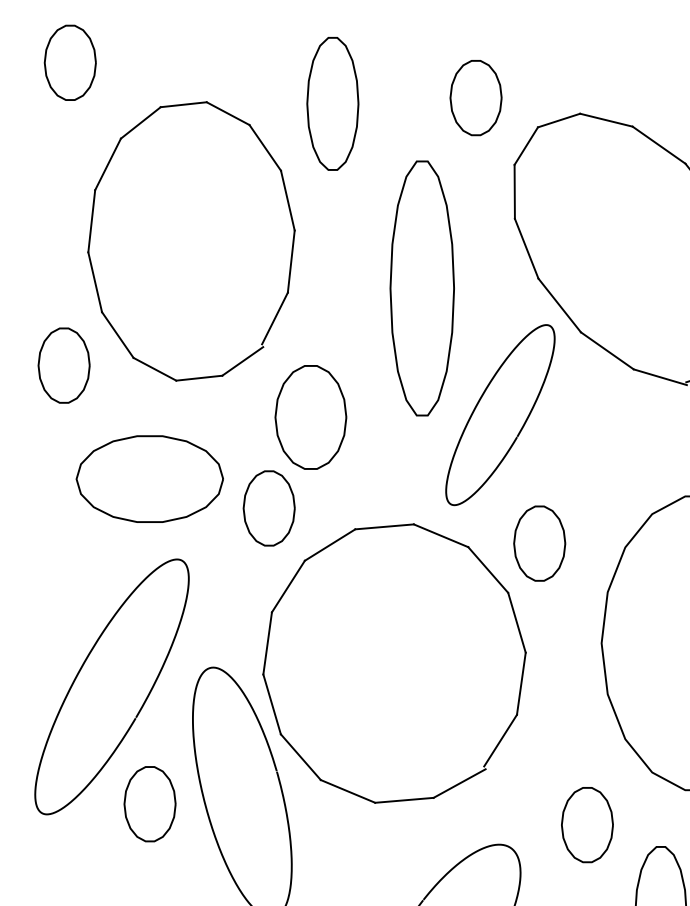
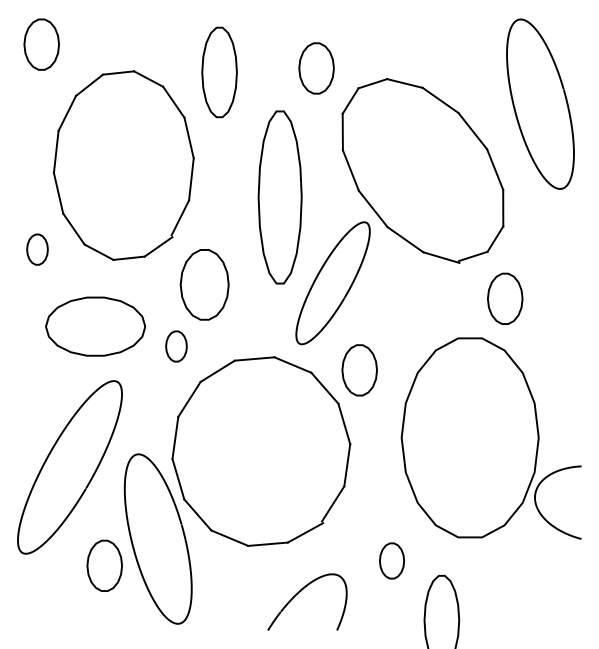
part: (64, 365) -> (37, 249), size x0.6
part: (269, 508) -> (176, 346), size x0.6
part: (149, 803) -> (104, 565), moved
part: (586, 824) -> (391, 560), size x0.7

